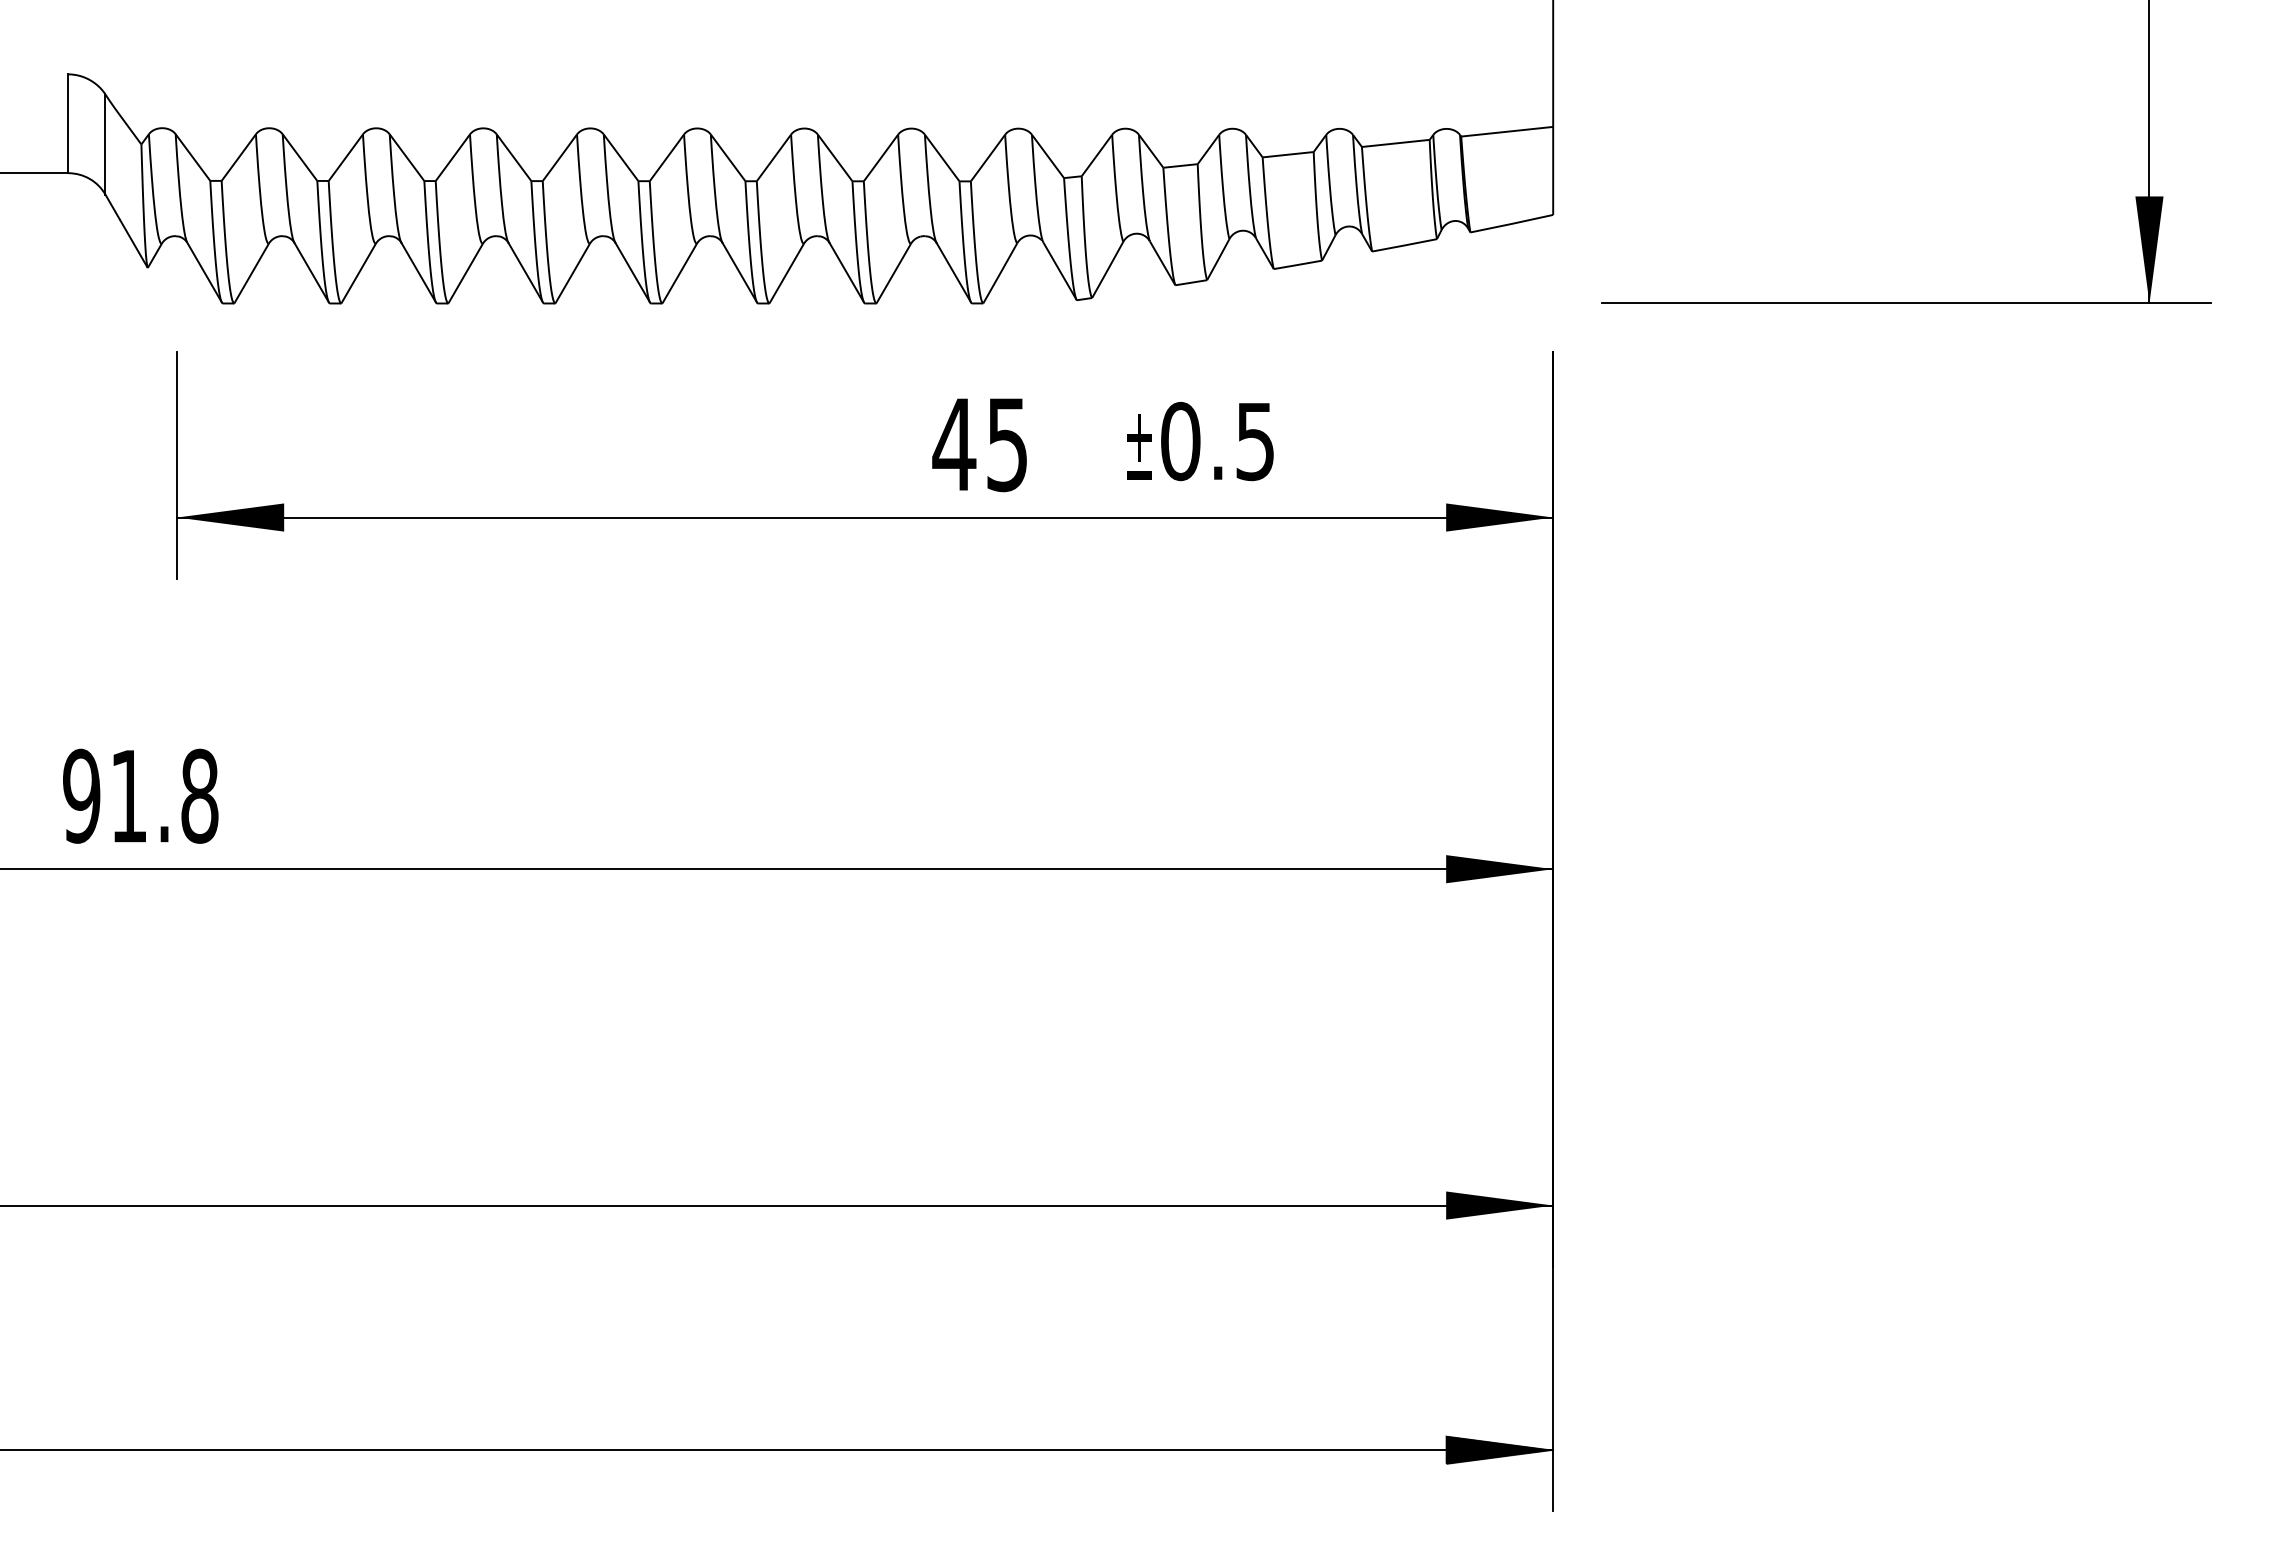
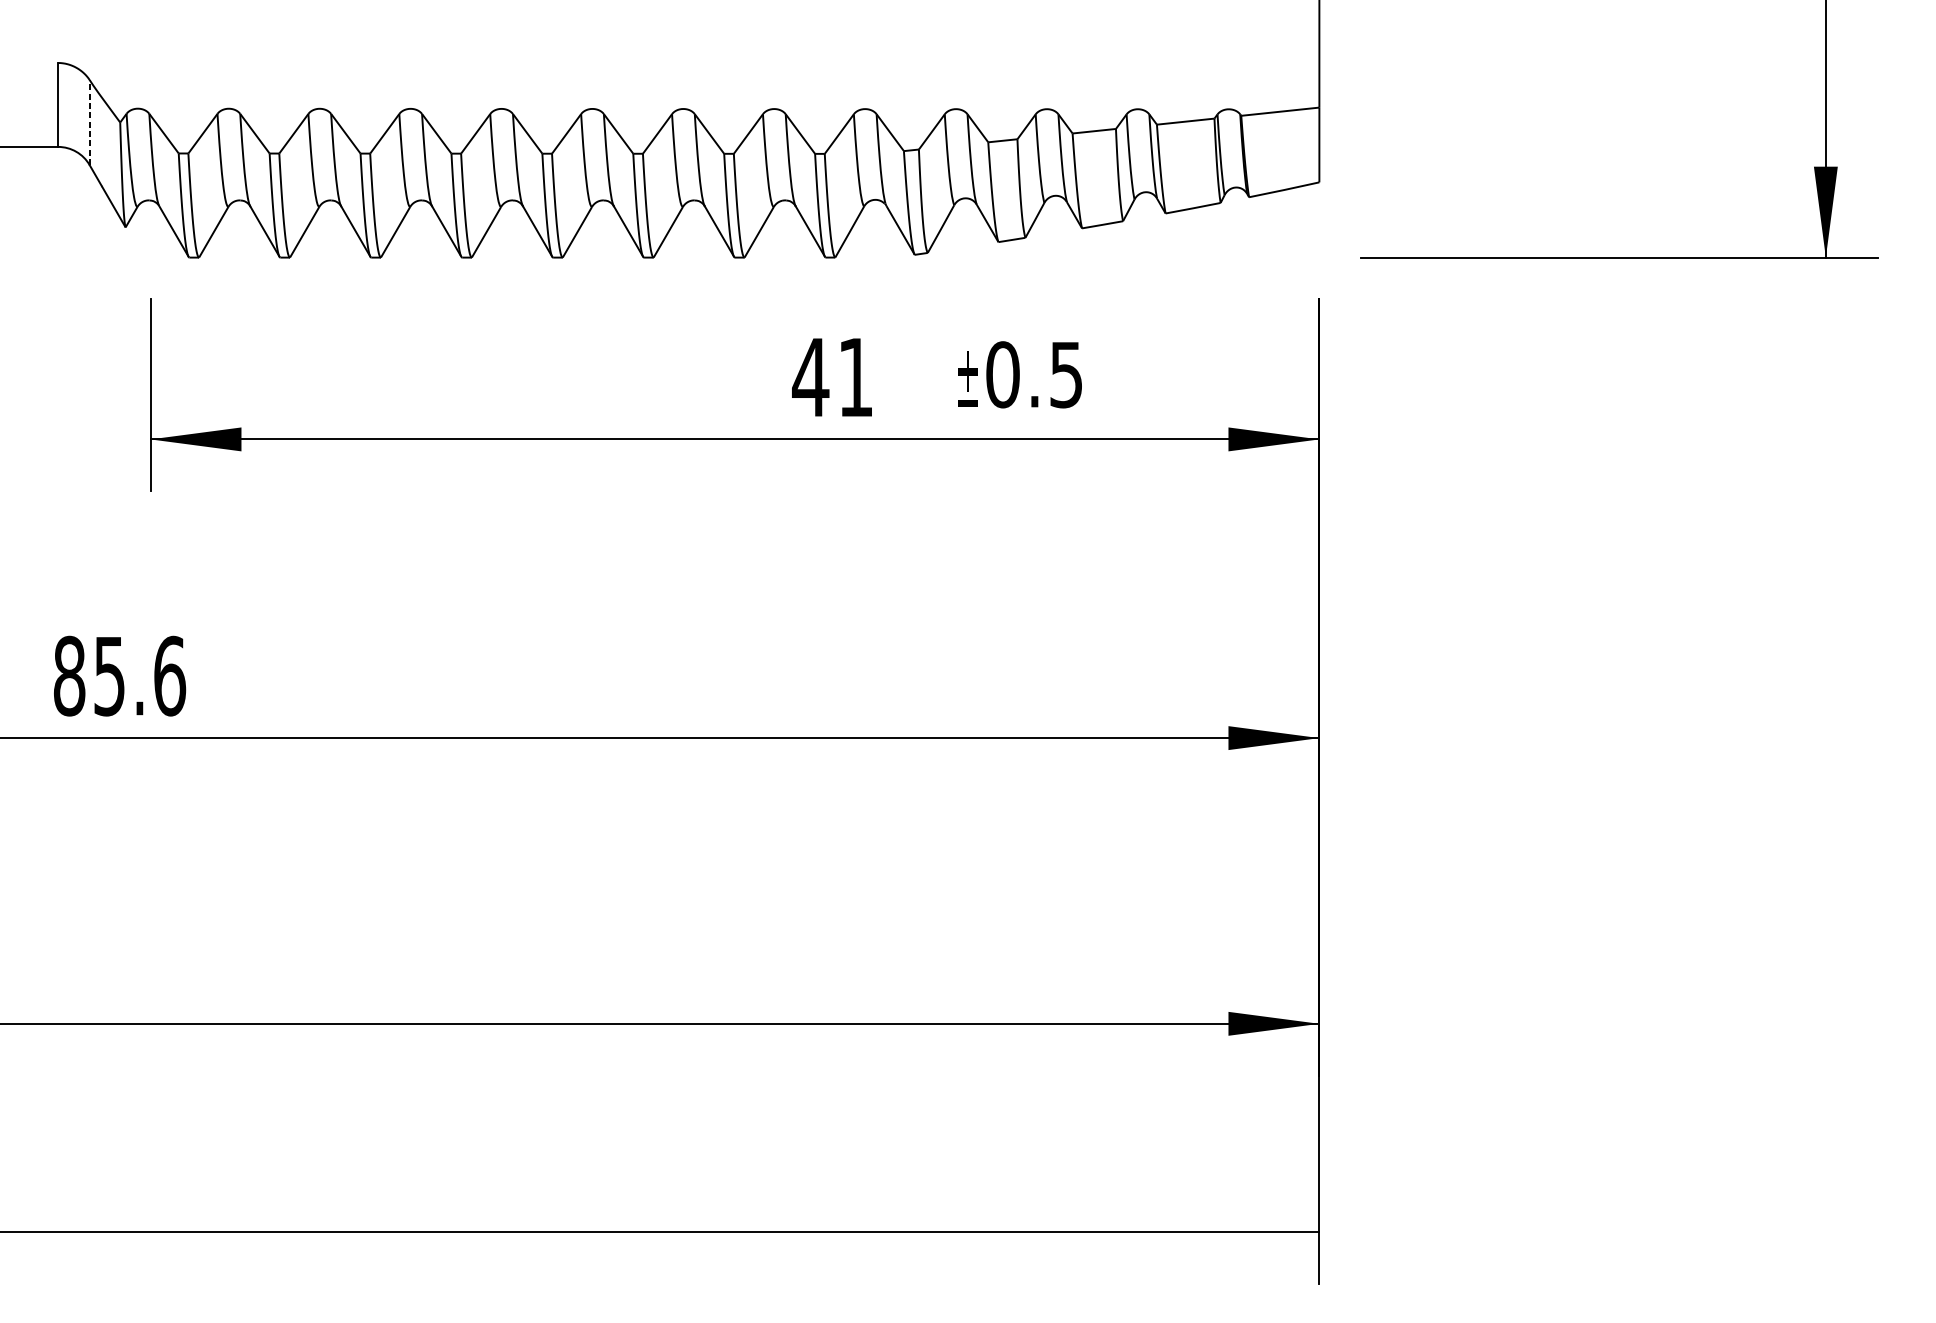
line: (105, 144) -> (89, 122), solid -> dashed
text: (1006, 445) -> (855, 378), 45 -> 41
text: (140, 795) -> (119, 675), 91.8 -> 85.6
hatch: (1499, 1450) -> (1273, 1231), removed

